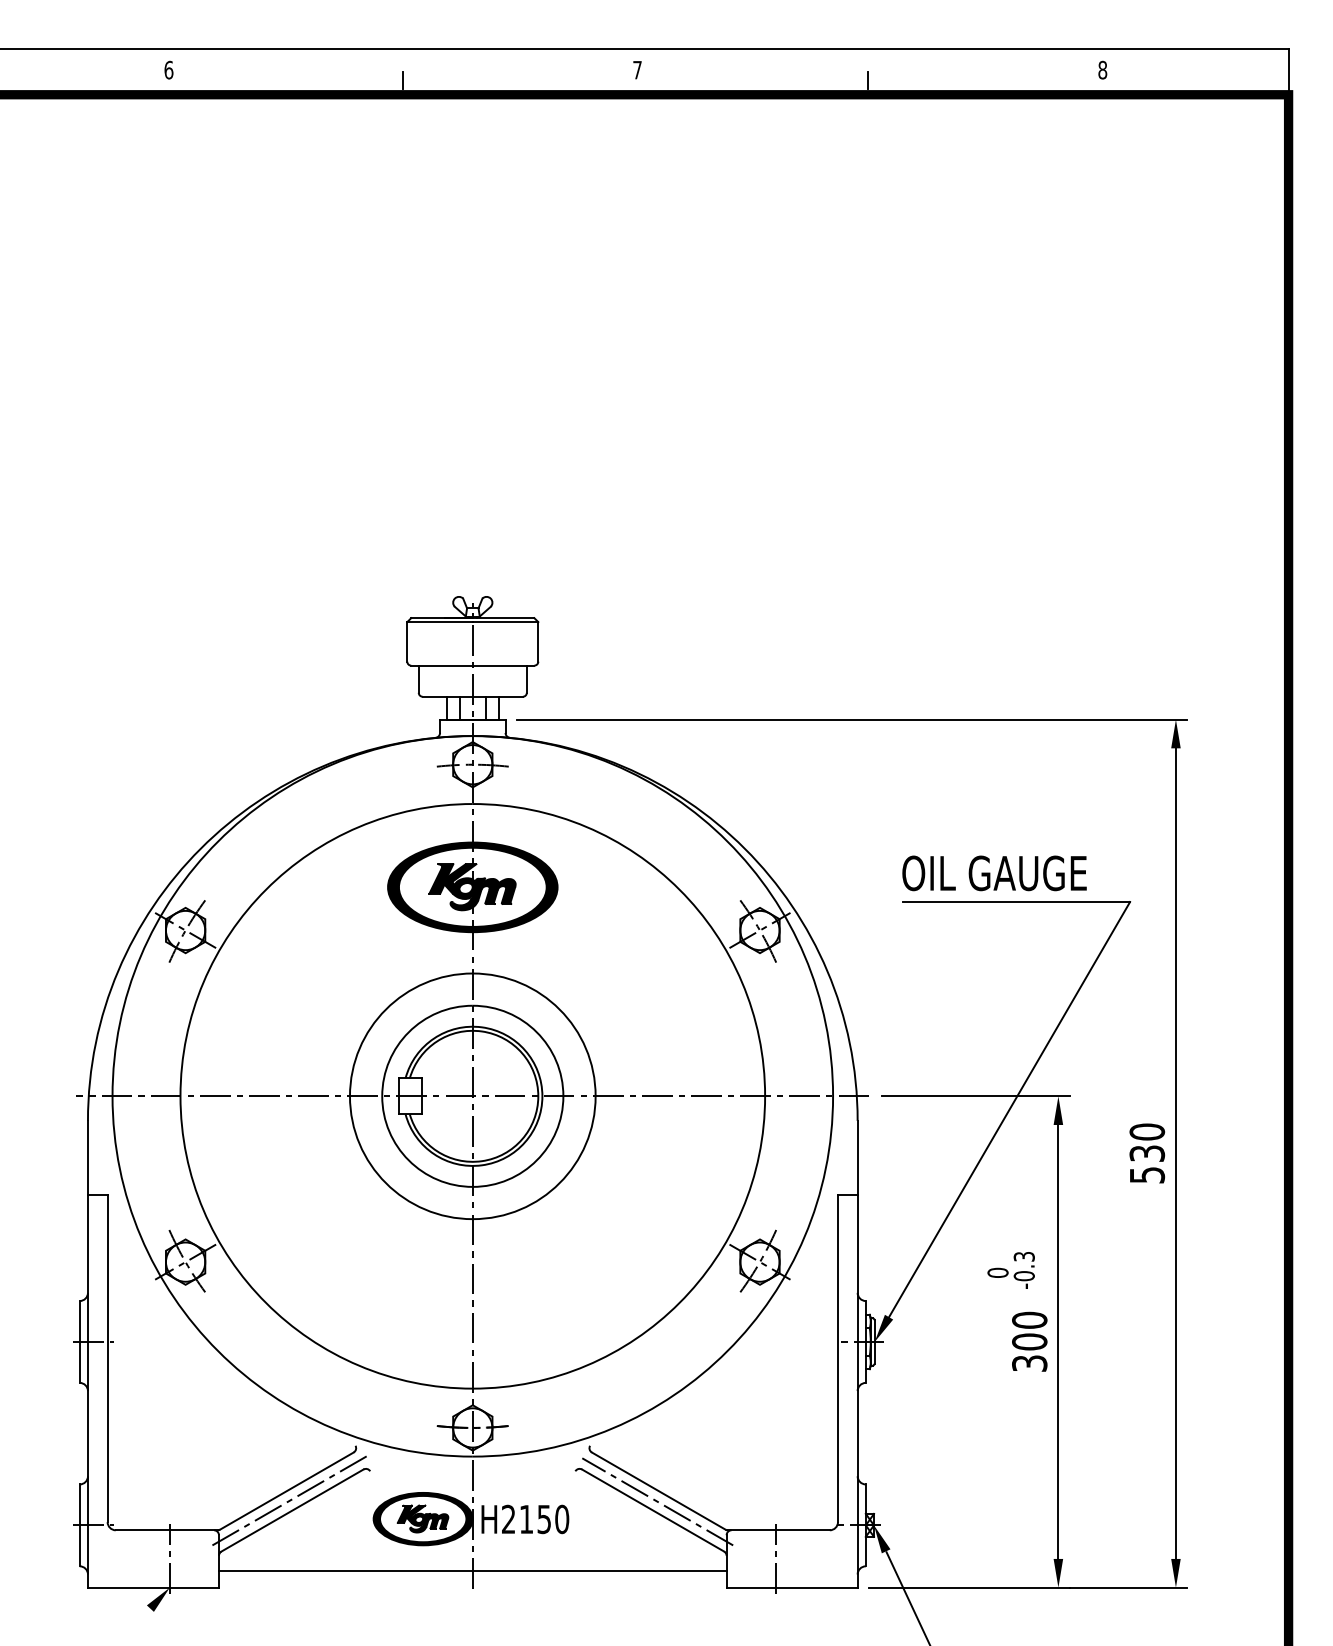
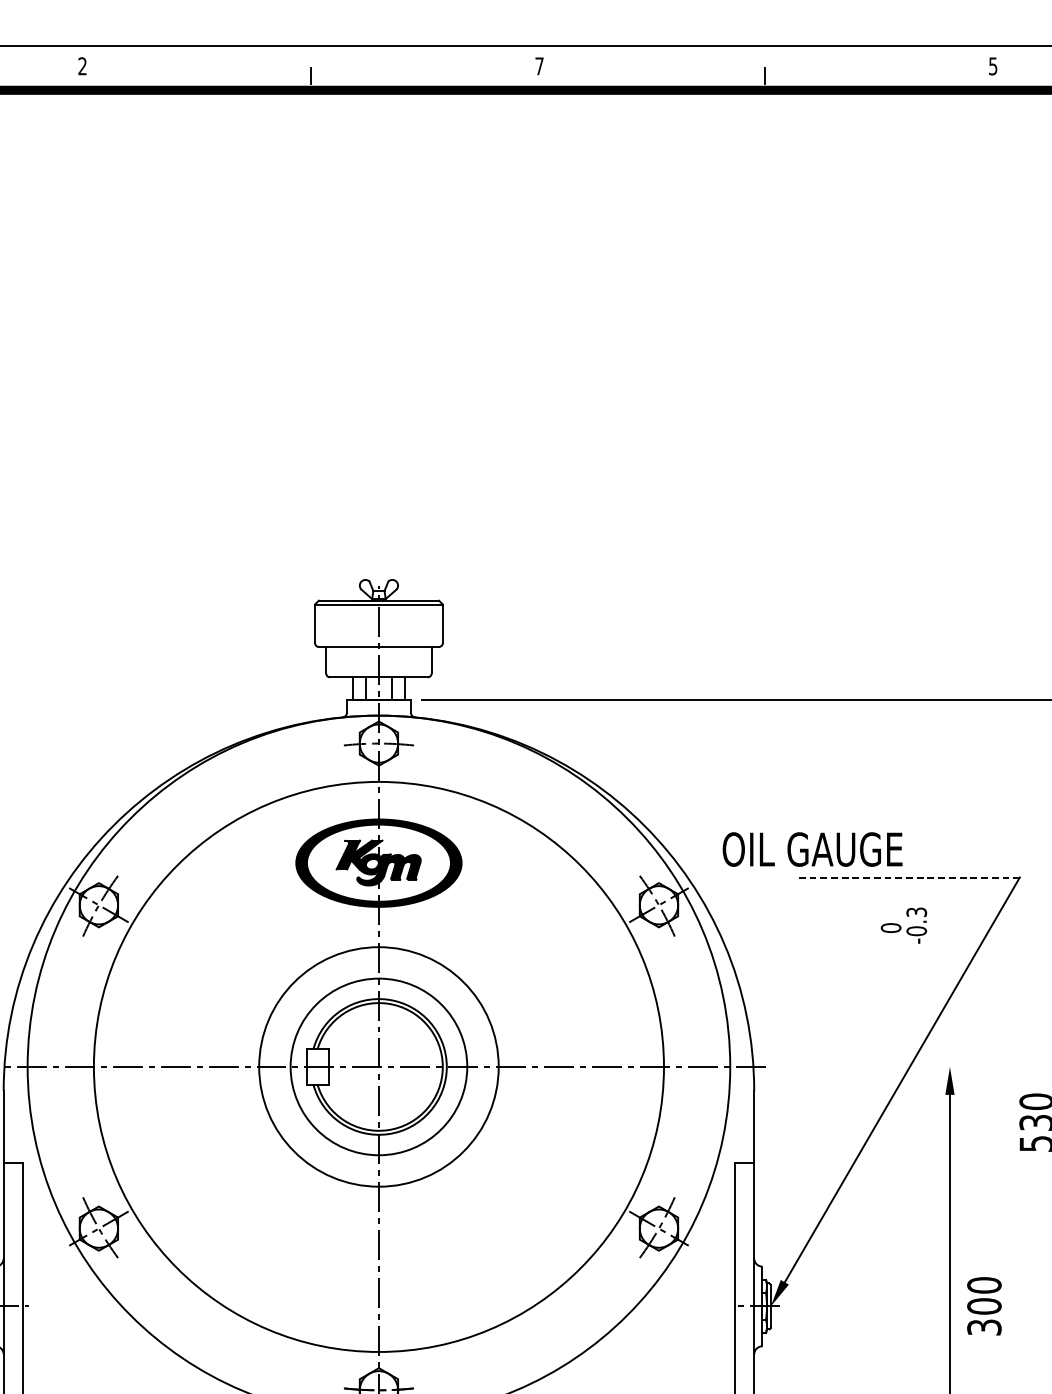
text: (168, 69) -> (82, 65), 6 -> 2
text: (1102, 69) -> (992, 65), 8 -> 5
text: (994, 873) -> (812, 849), moved
line: (1017, 902) -> (910, 877), solid -> dashed
line: (975, 1096) -> (869, 1067), removed
text: (1010, 1270) -> (903, 925), moved
text: (1029, 1341) -> (984, 1306), moved

